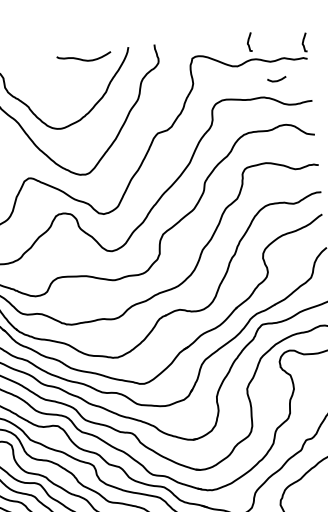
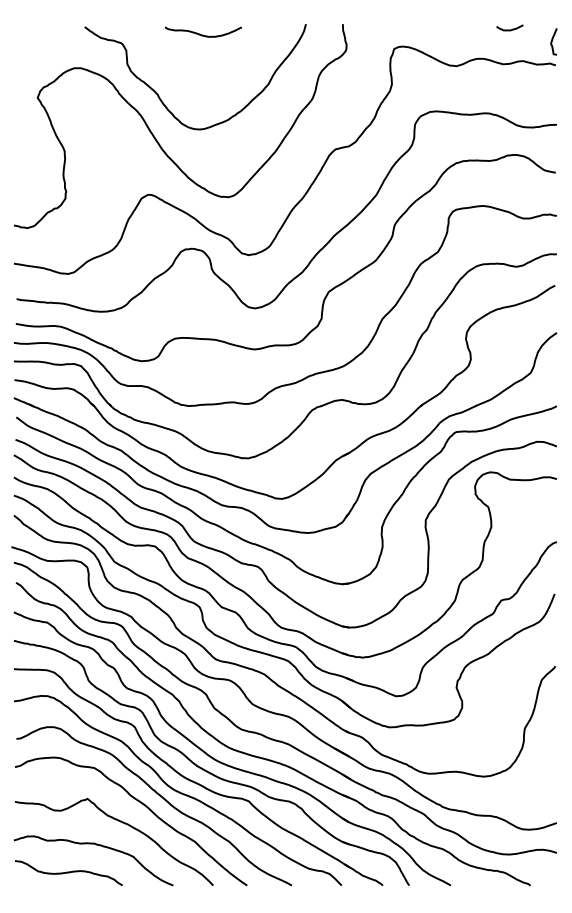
curve: (248, 41) -> (475, 33), removed
curve: (82, 59) -> (200, 33), moved
curve: (276, 80) -> (509, 29), moved

